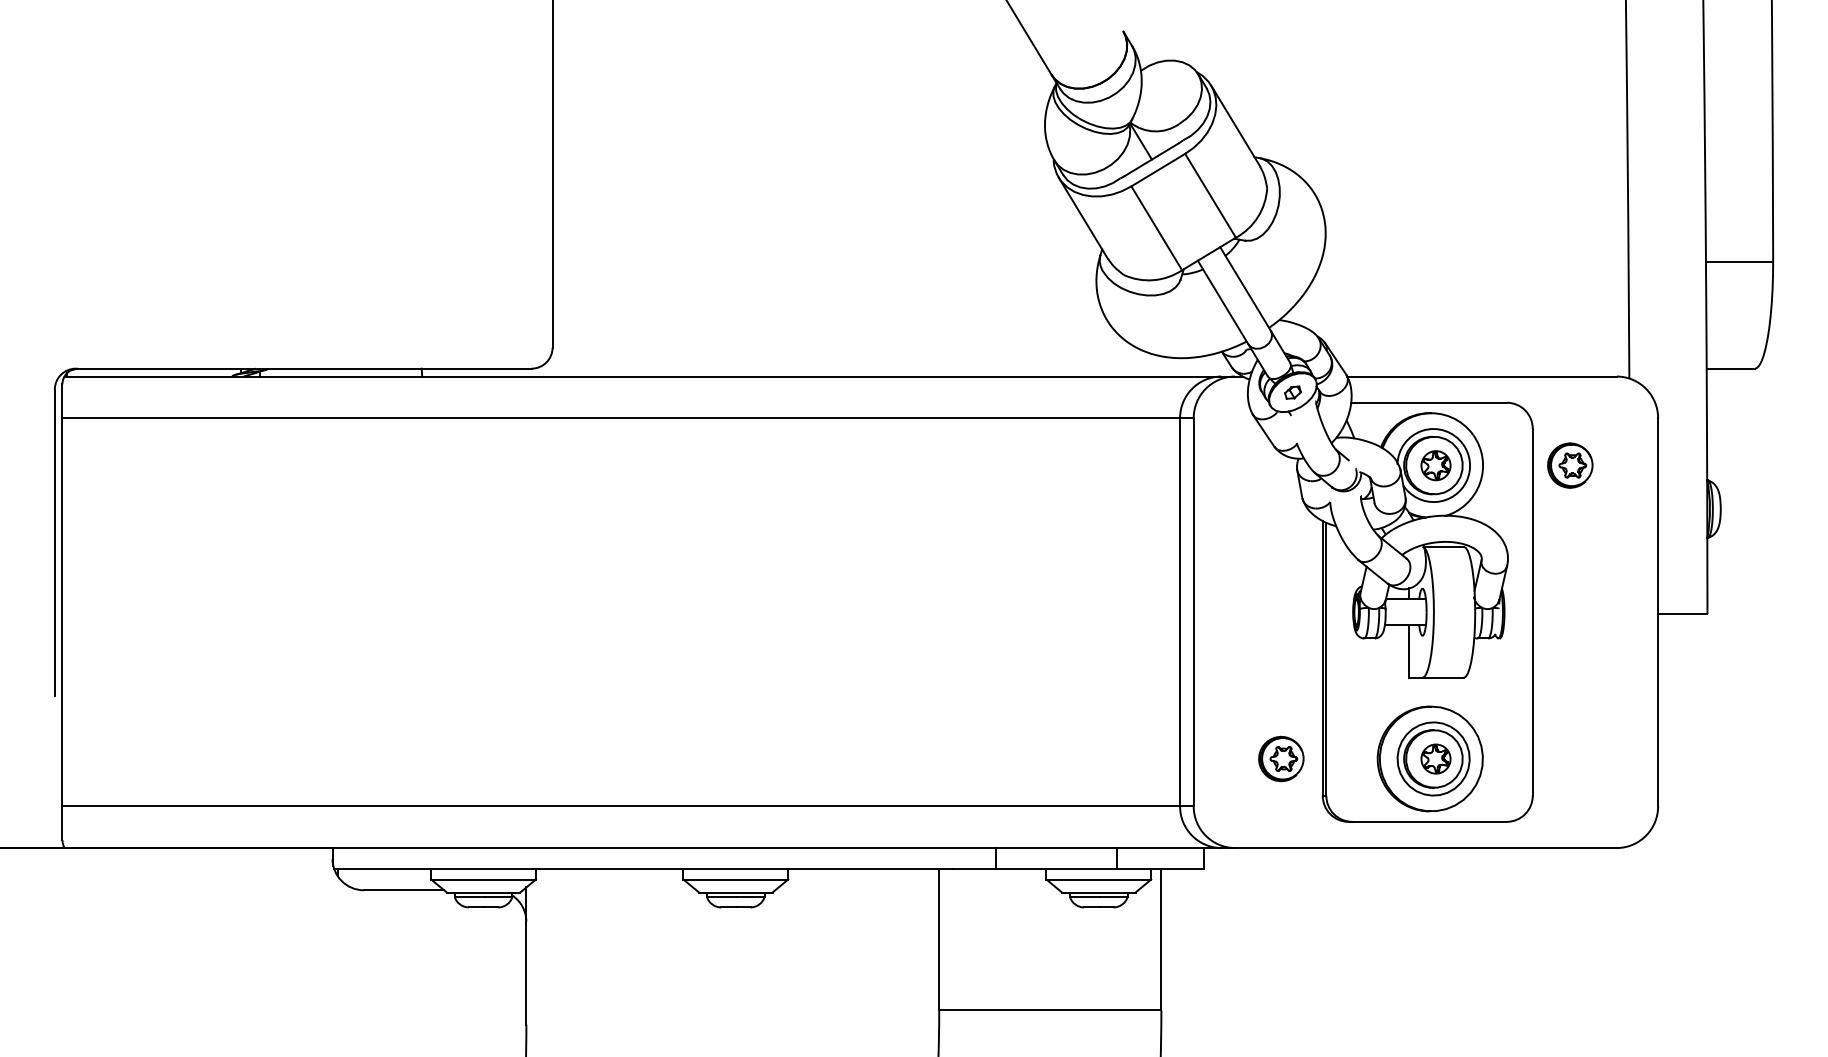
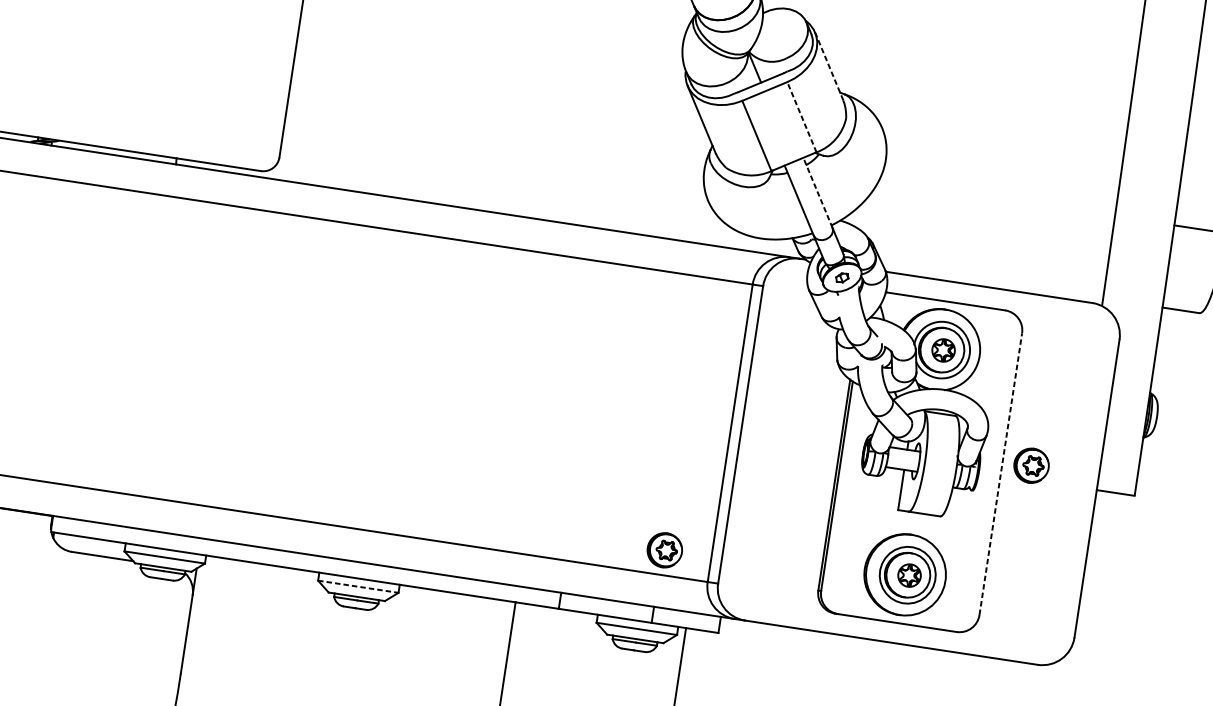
line: (1235, 125) -> (829, 66), solid -> dashed
line: (1210, 195) -> (801, 117), solid -> dashed
line: (1245, 288) -> (817, 192), solid -> dashed
part: (1570, 465) -> (1031, 465), moved
line: (1532, 611) -> (1000, 473), solid -> dashed
part: (1281, 758) -> (665, 549), moved
line: (736, 879) -> (358, 586), solid -> dashed

